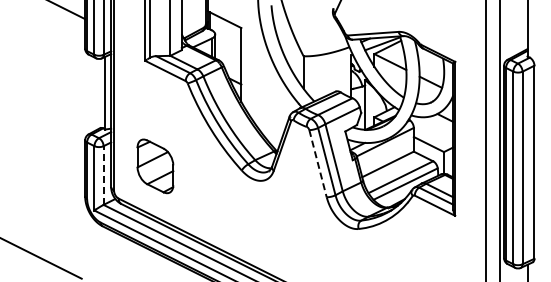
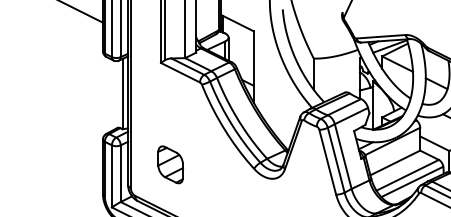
line: (318, 163) -> (328, 162), dashed -> solid
part: (154, 166) -> (169, 164), size x0.71
line: (103, 175) -> (120, 173), dashed -> solid

